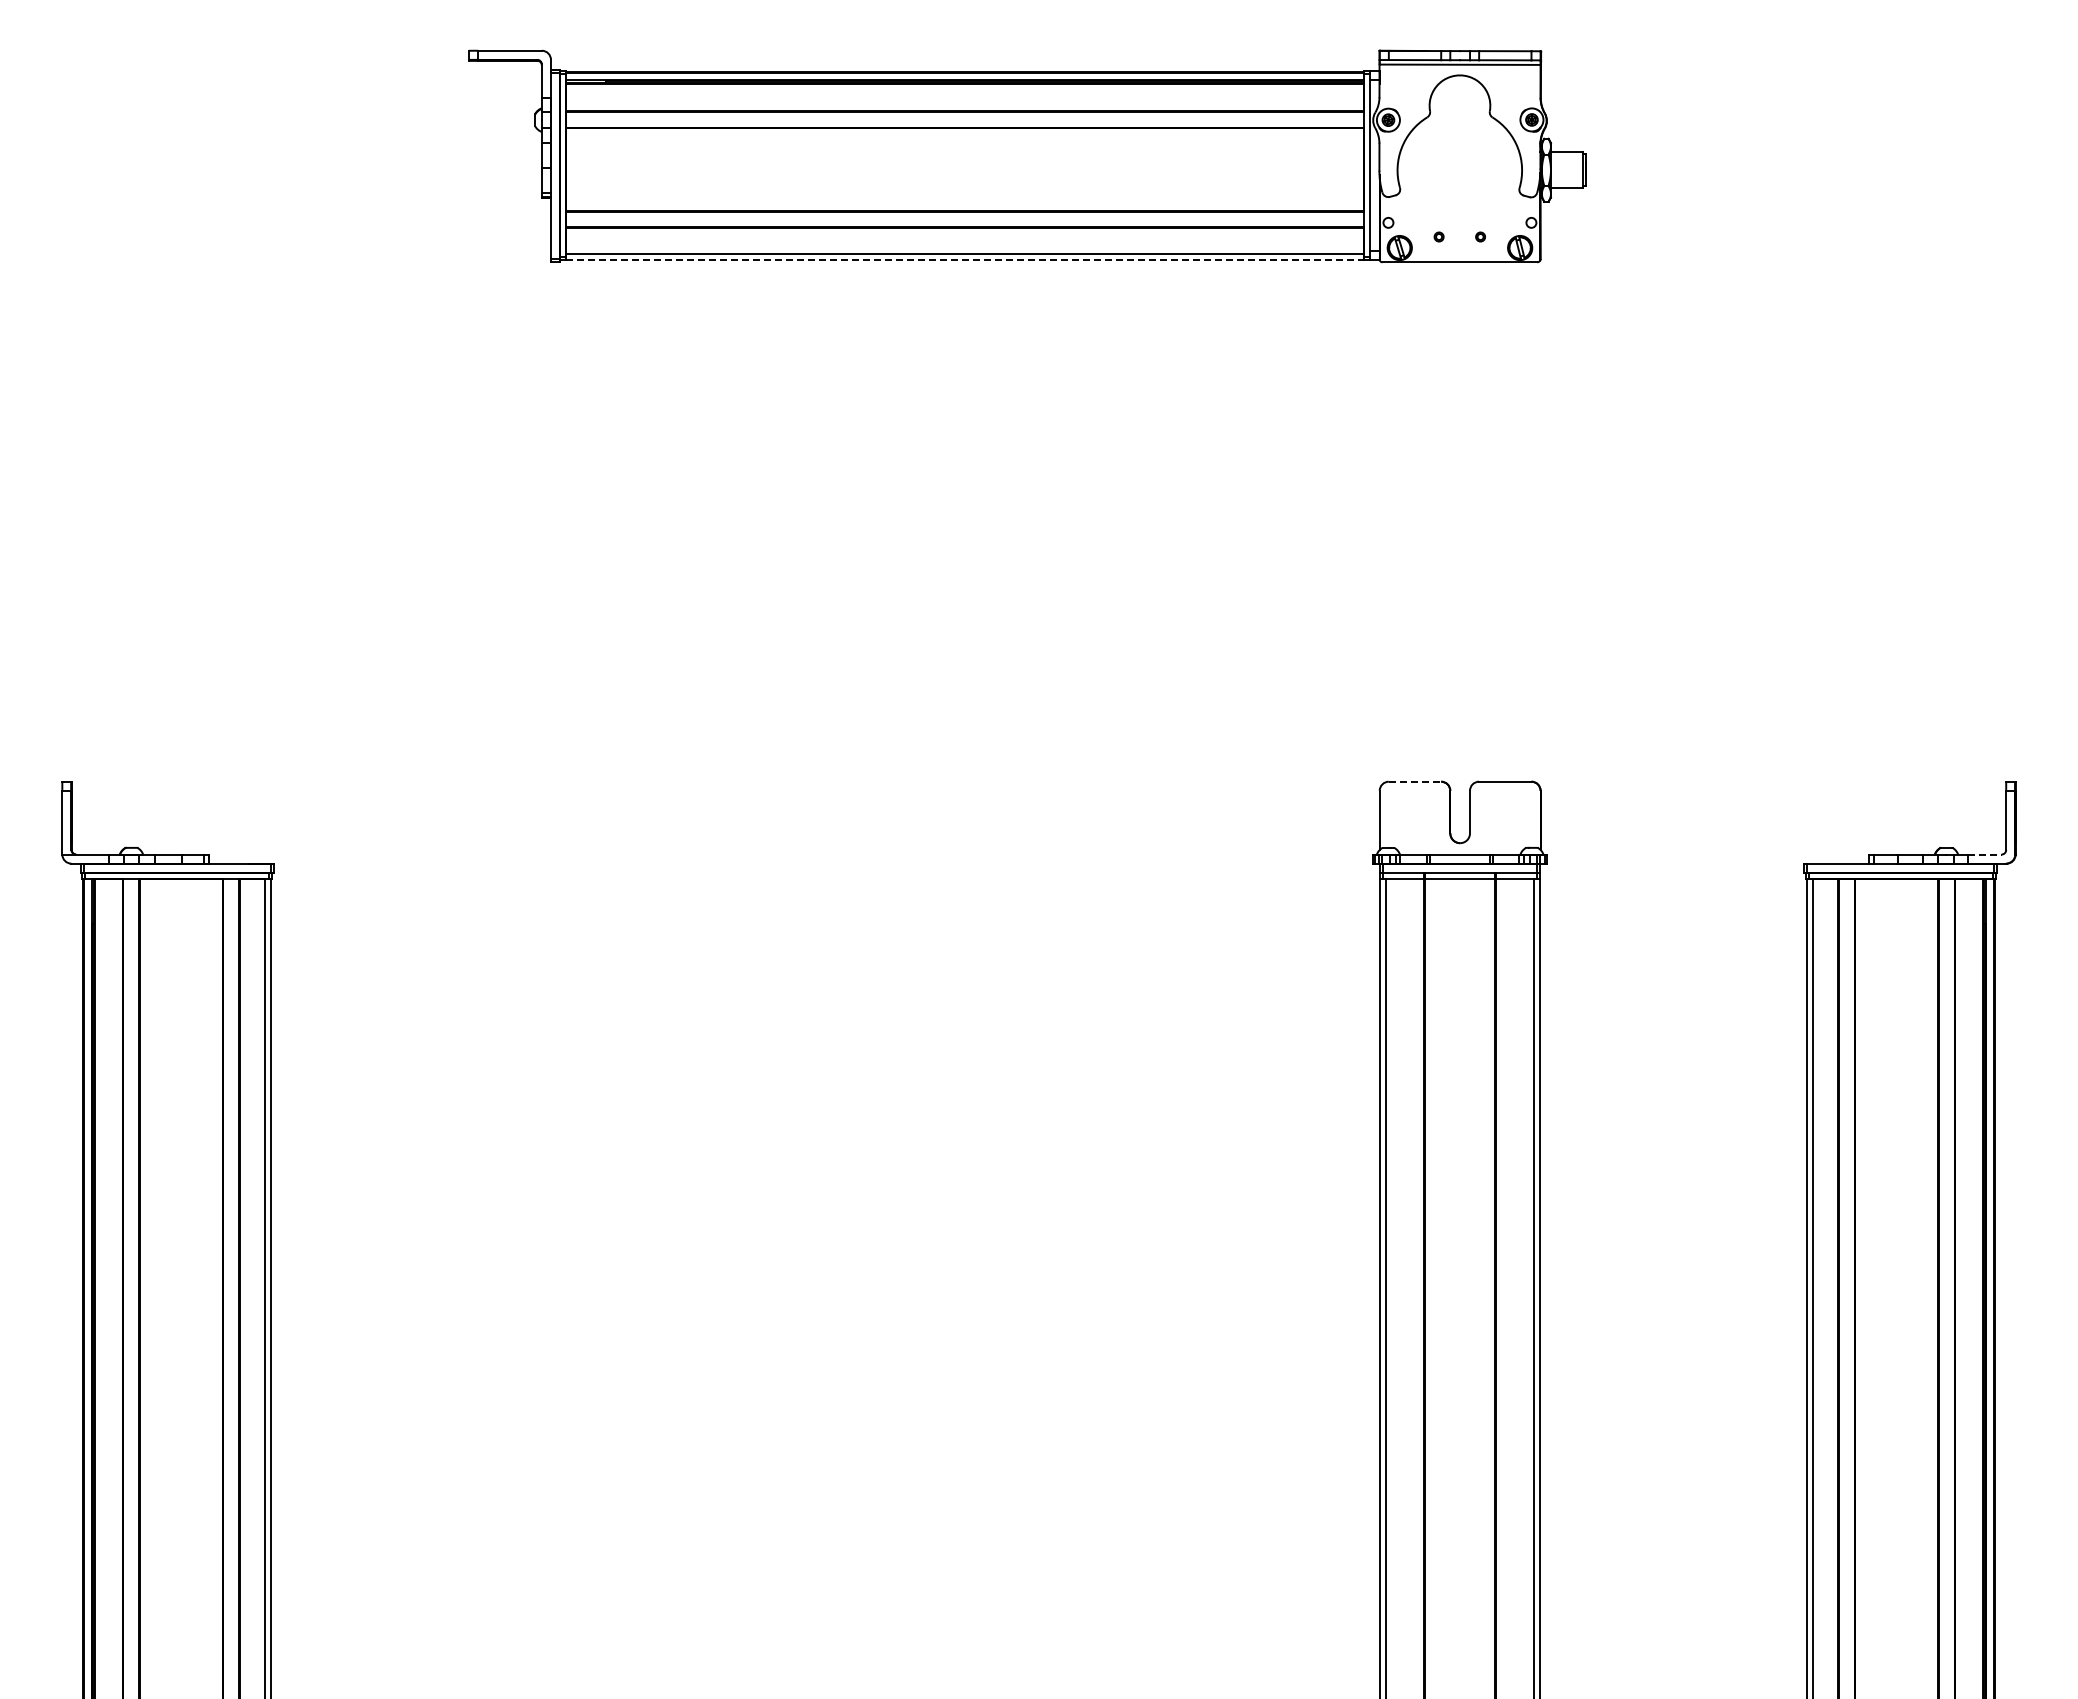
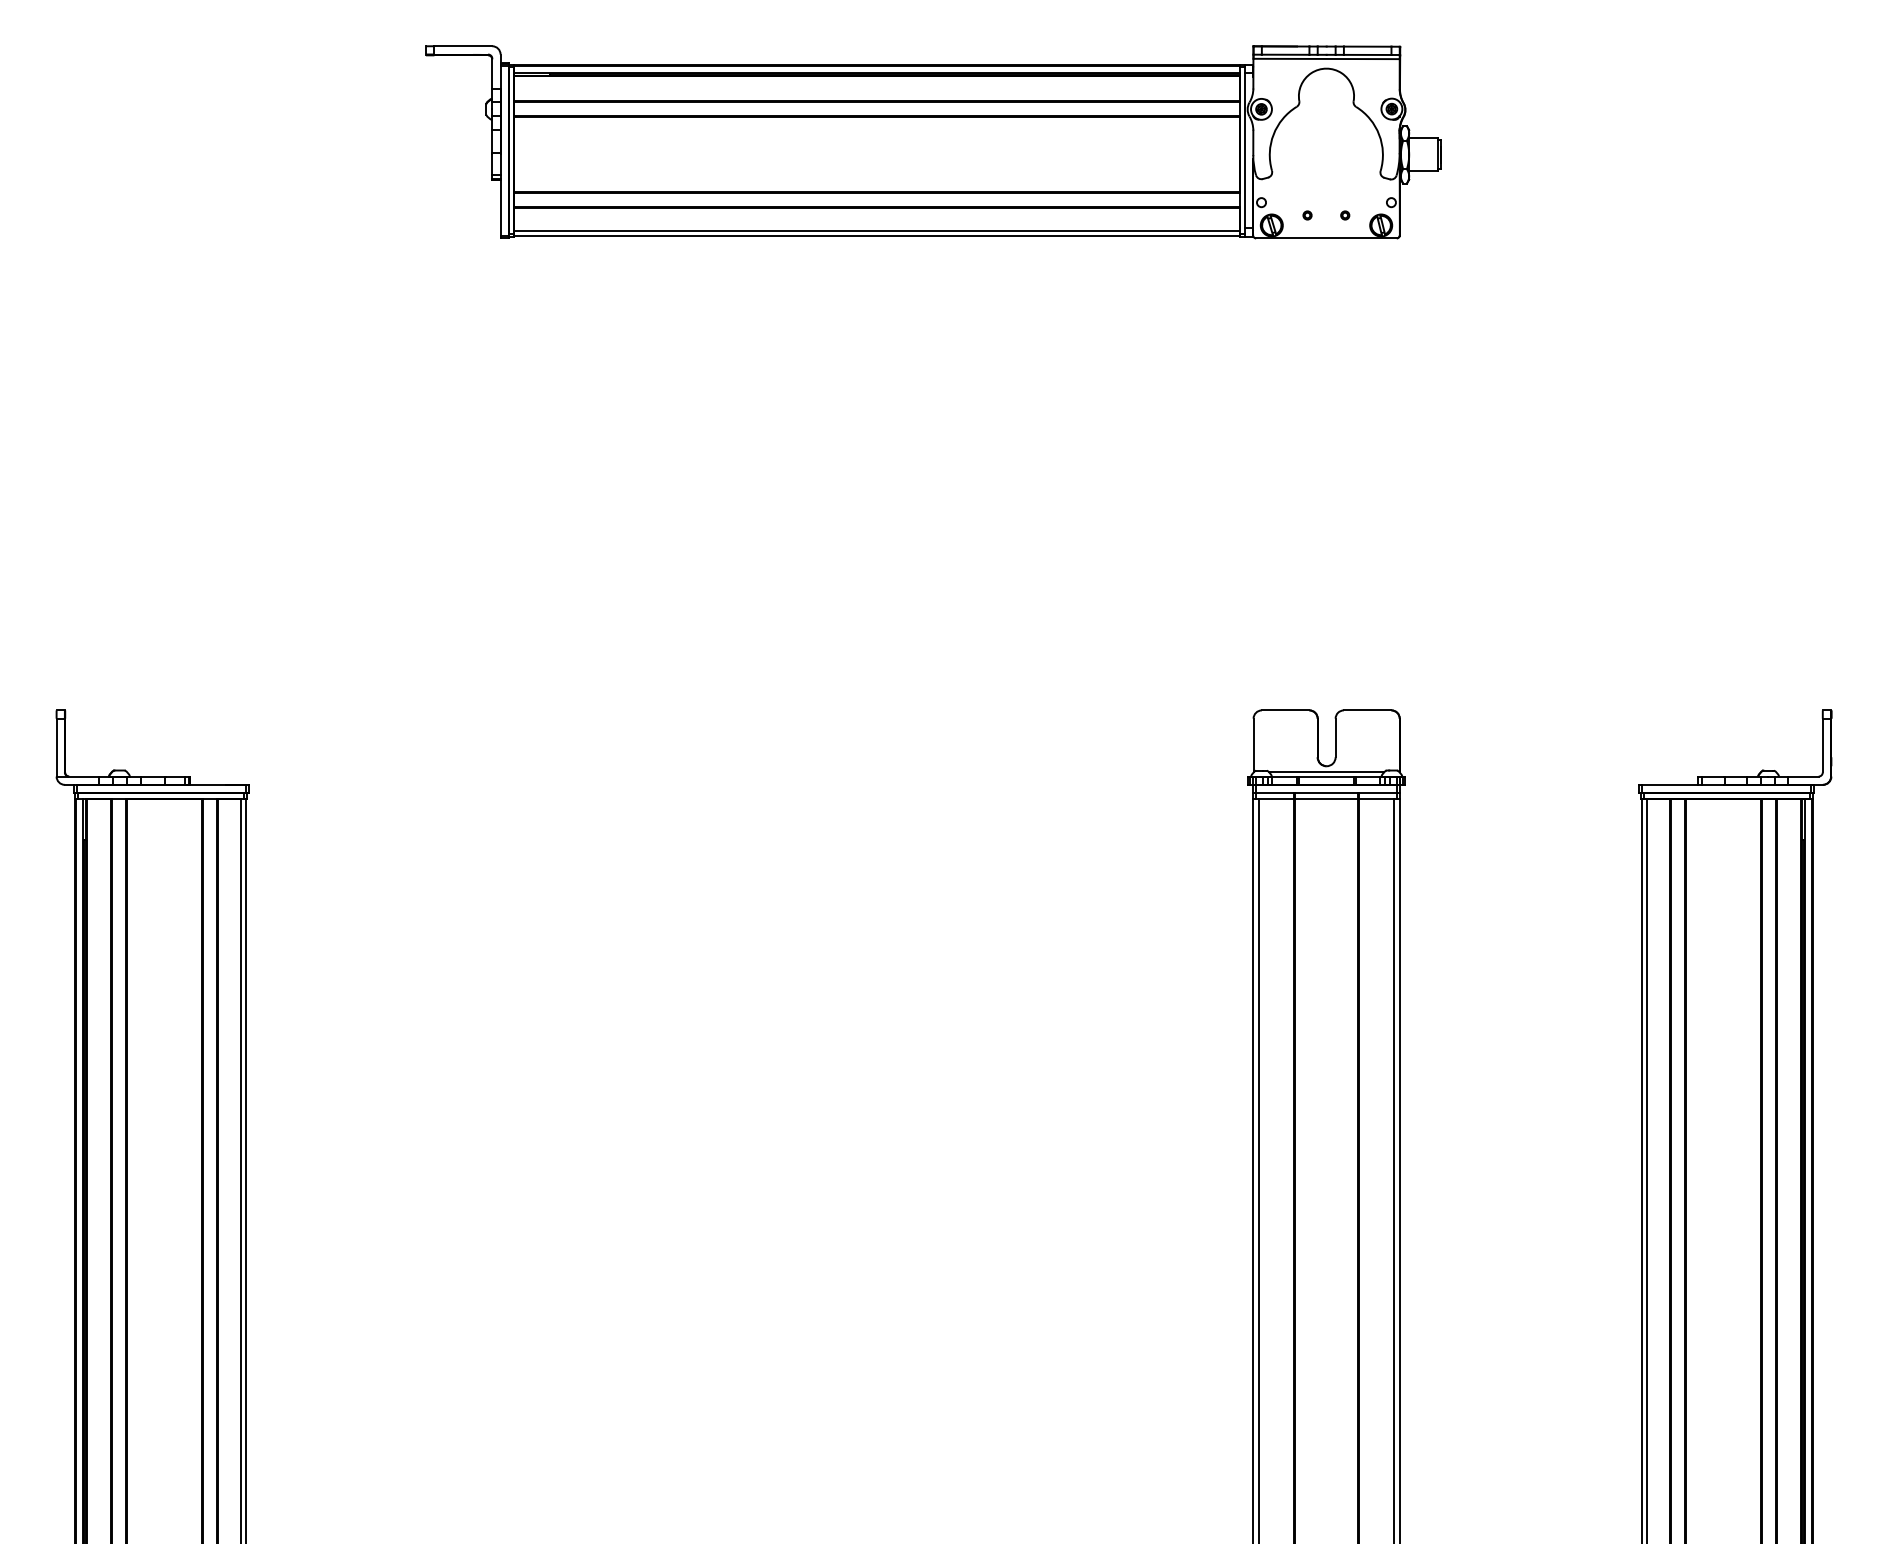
line: (965, 259) -> (877, 235), dashed -> solid
line: (1415, 781) -> (1286, 710), dashed -> solid
line: (1460, 850) -> (1326, 772), added
line: (1984, 854) -> (1803, 776), dashed -> solid

